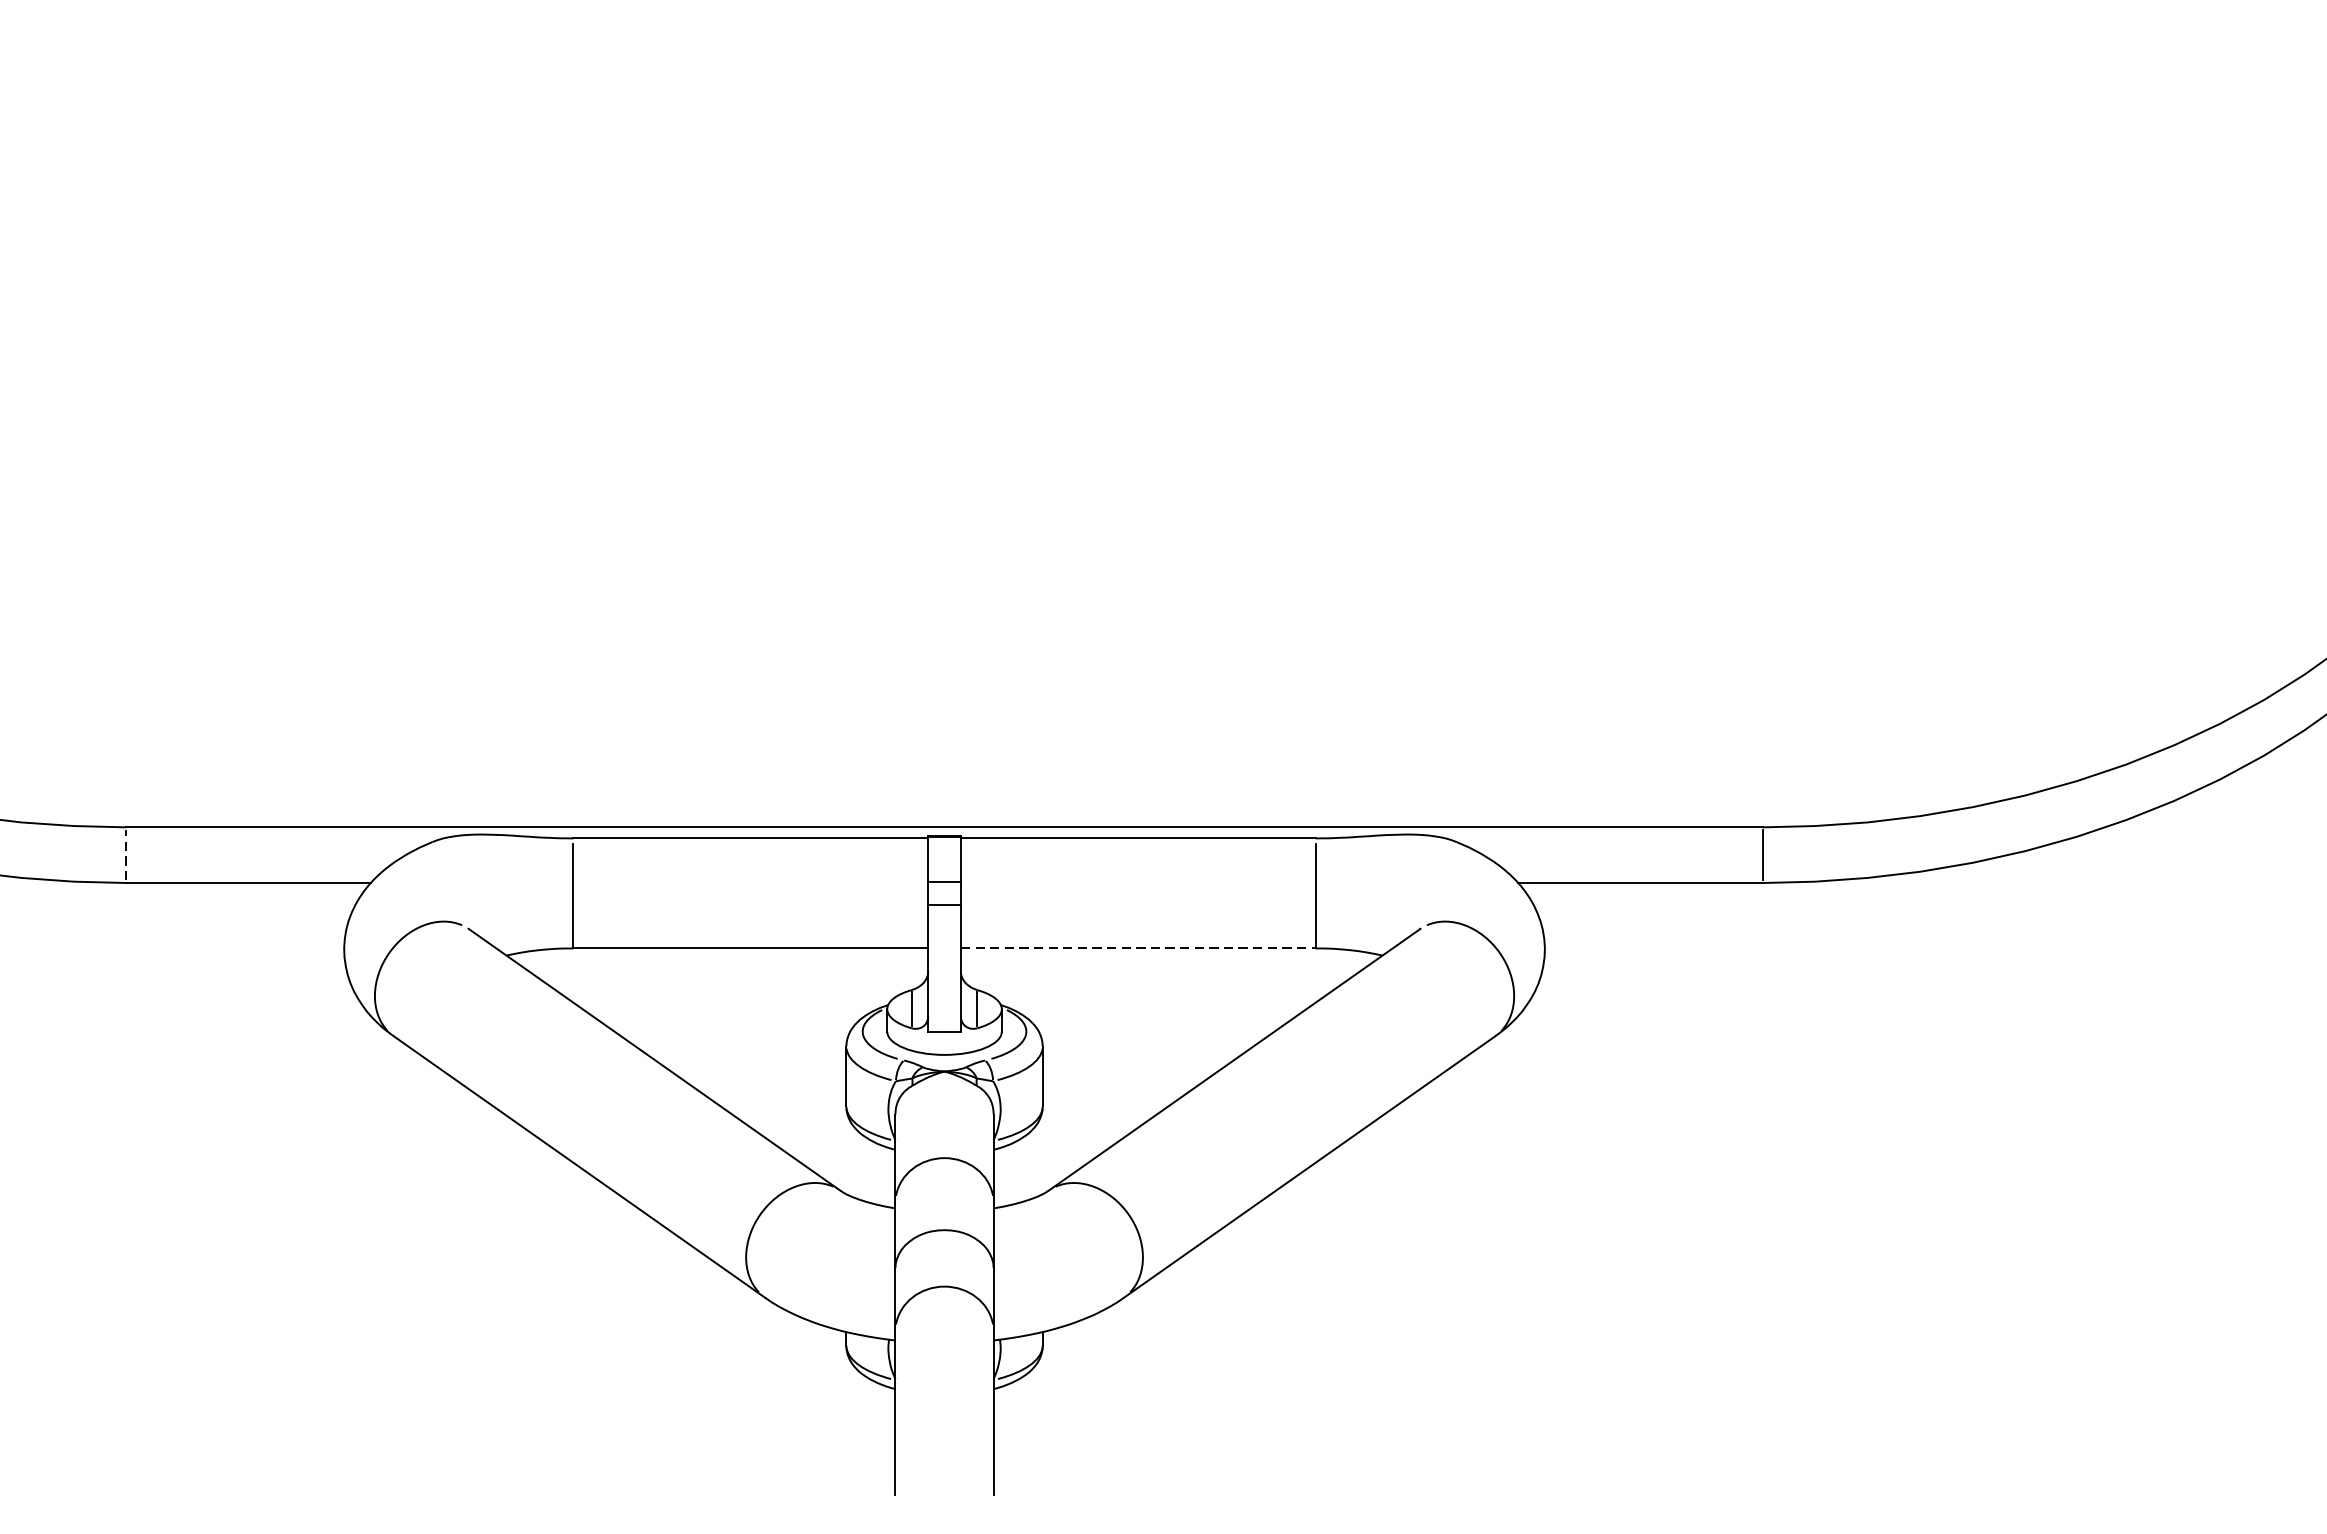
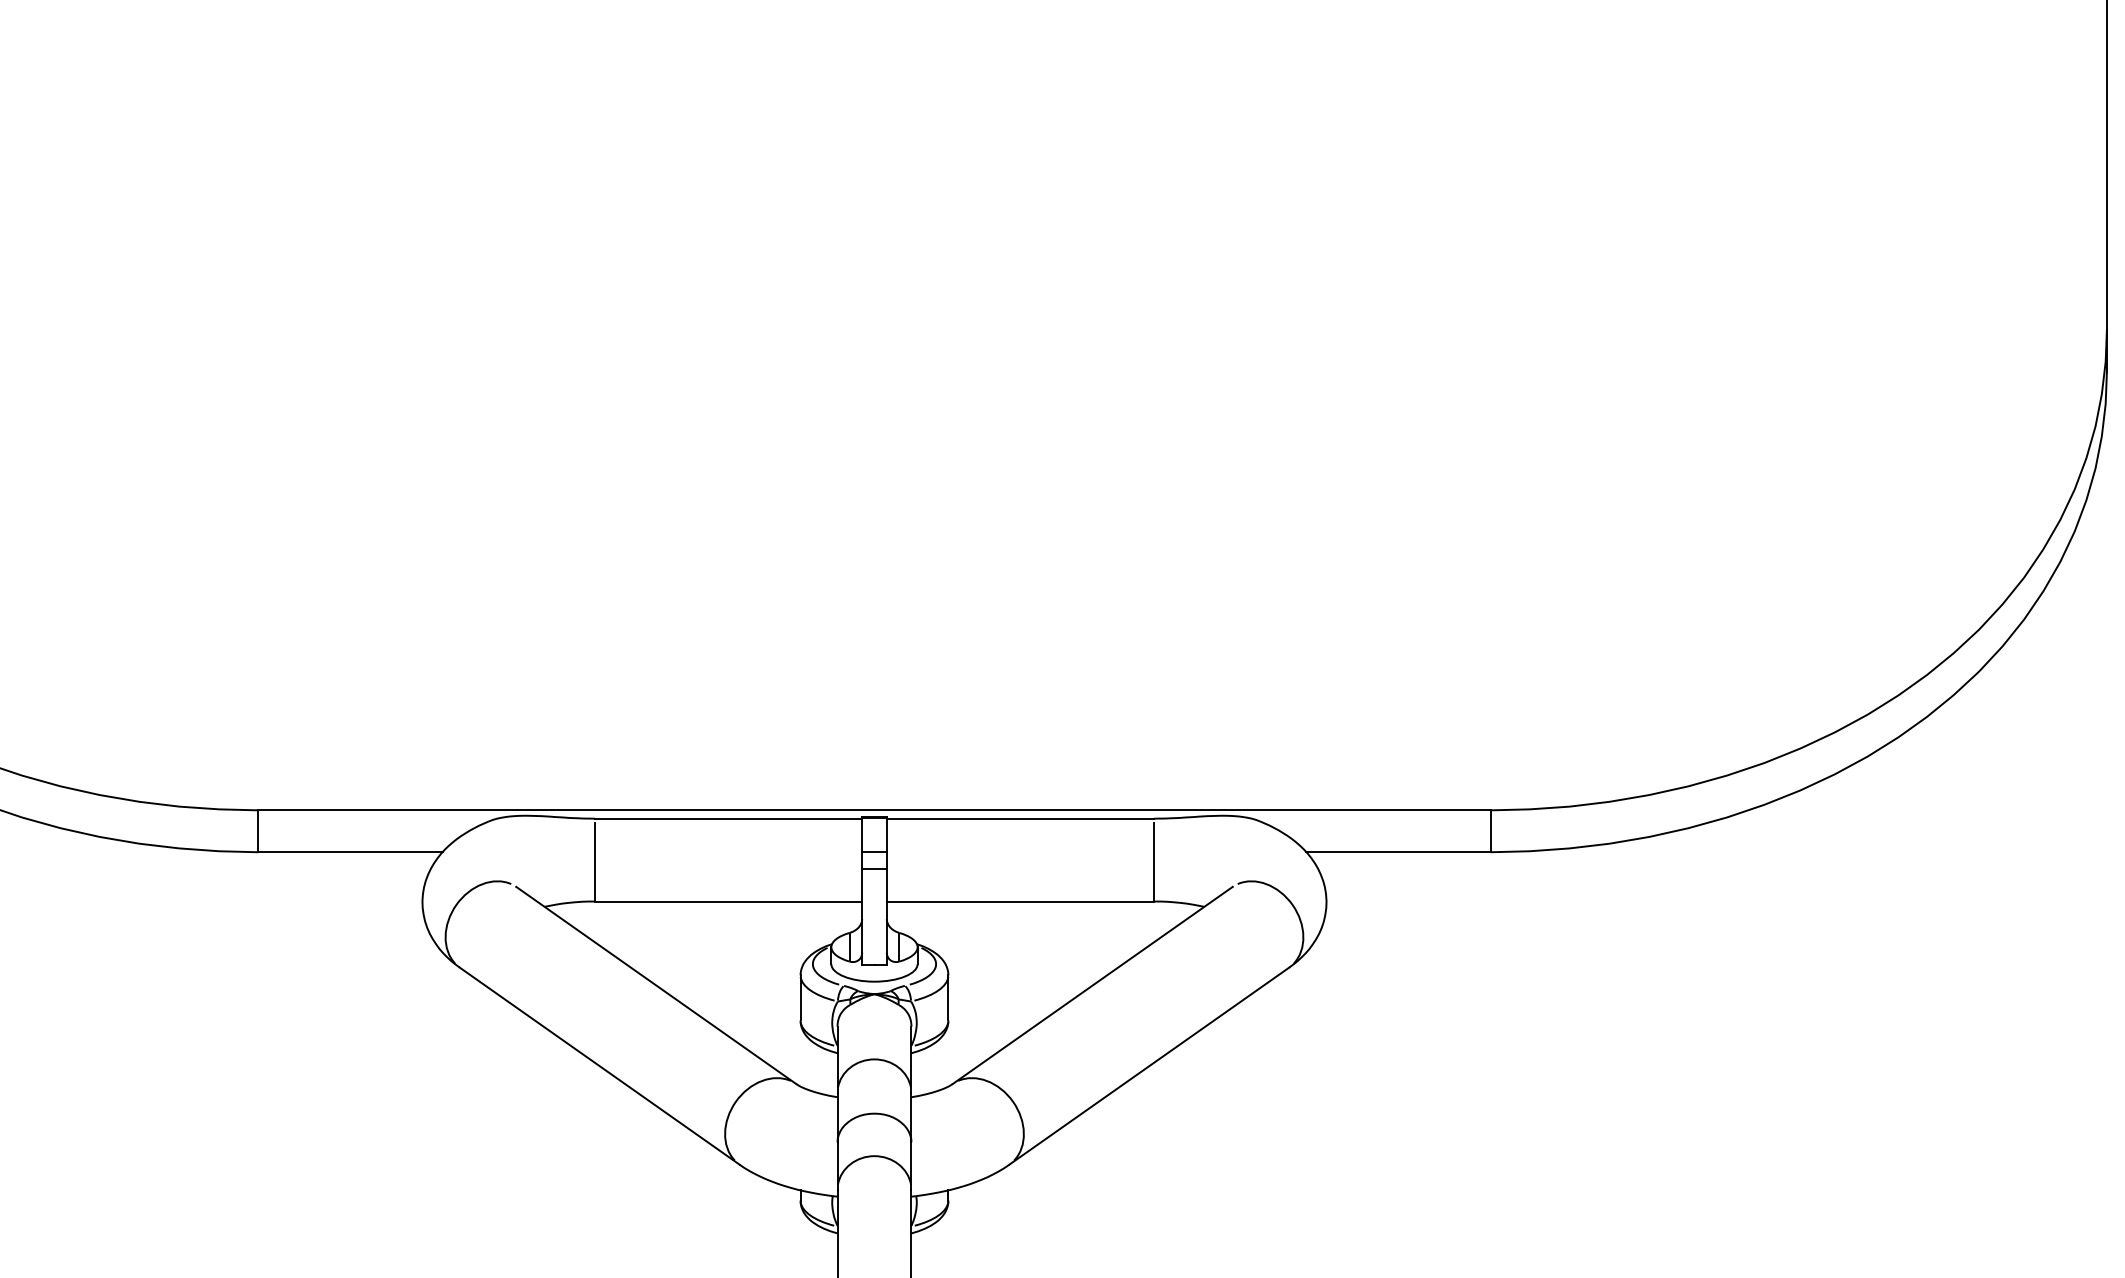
line: (126, 855) -> (258, 831), dashed -> solid
line: (1138, 948) -> (1020, 901), dashed -> solid

